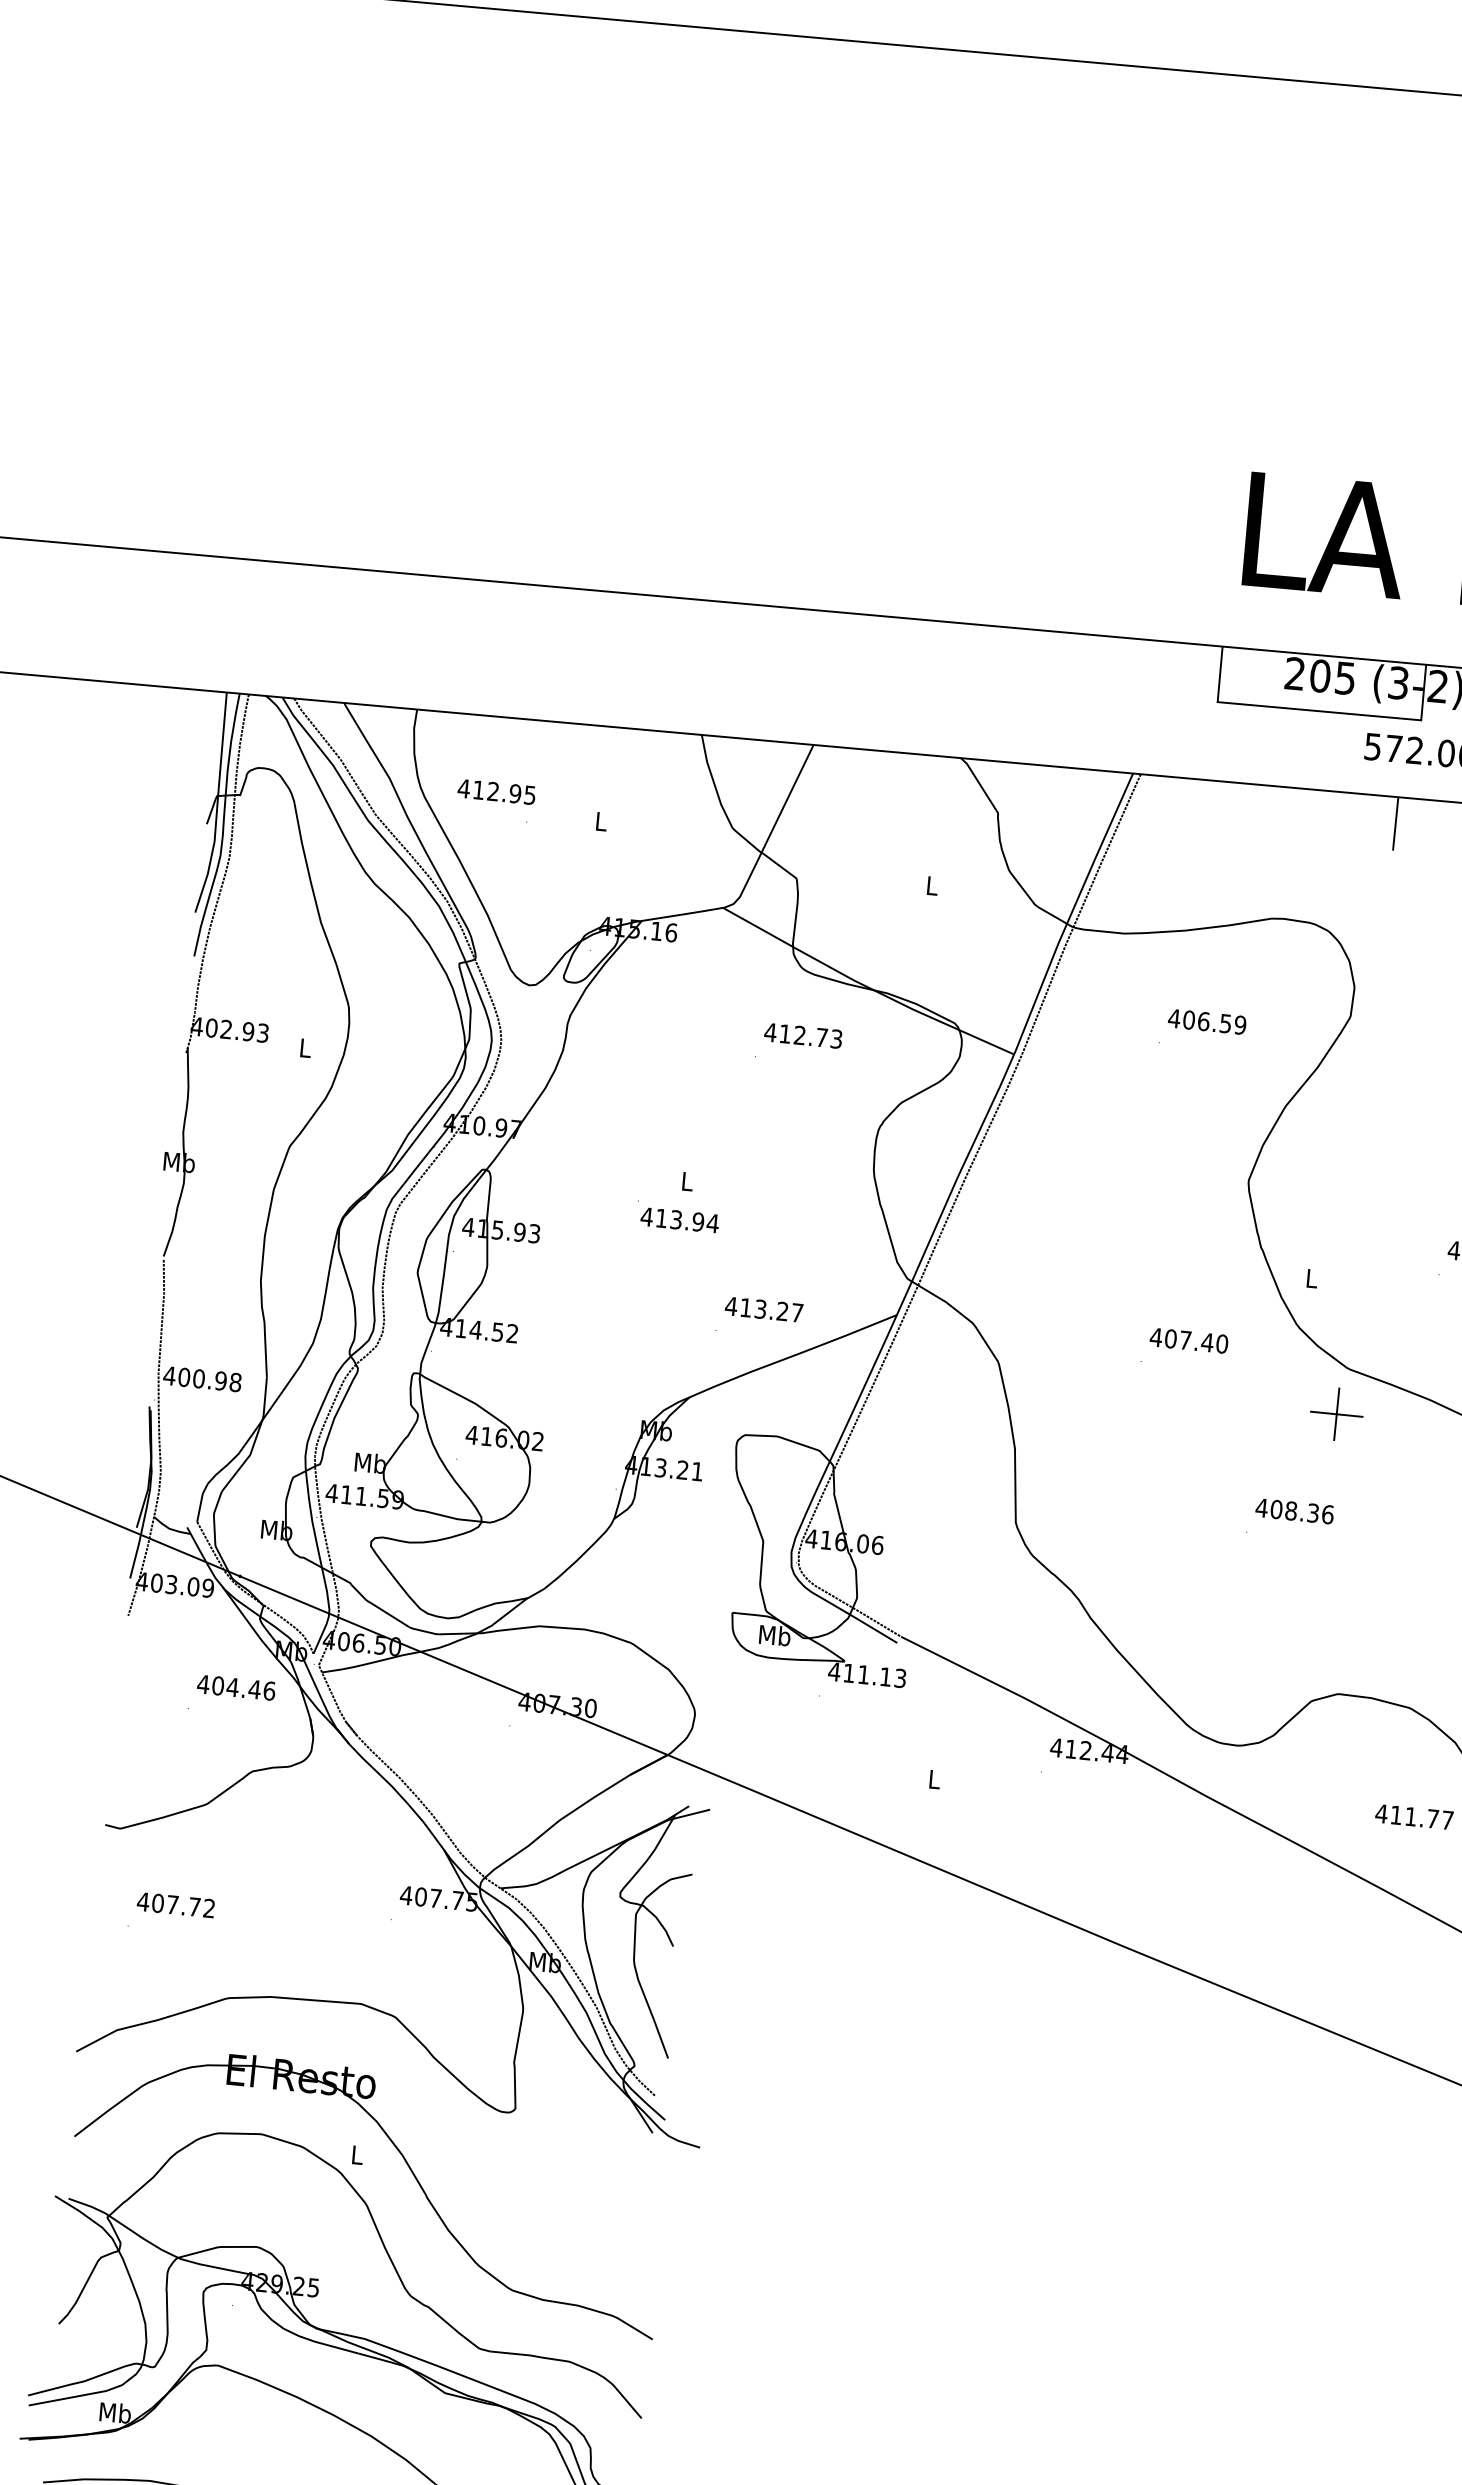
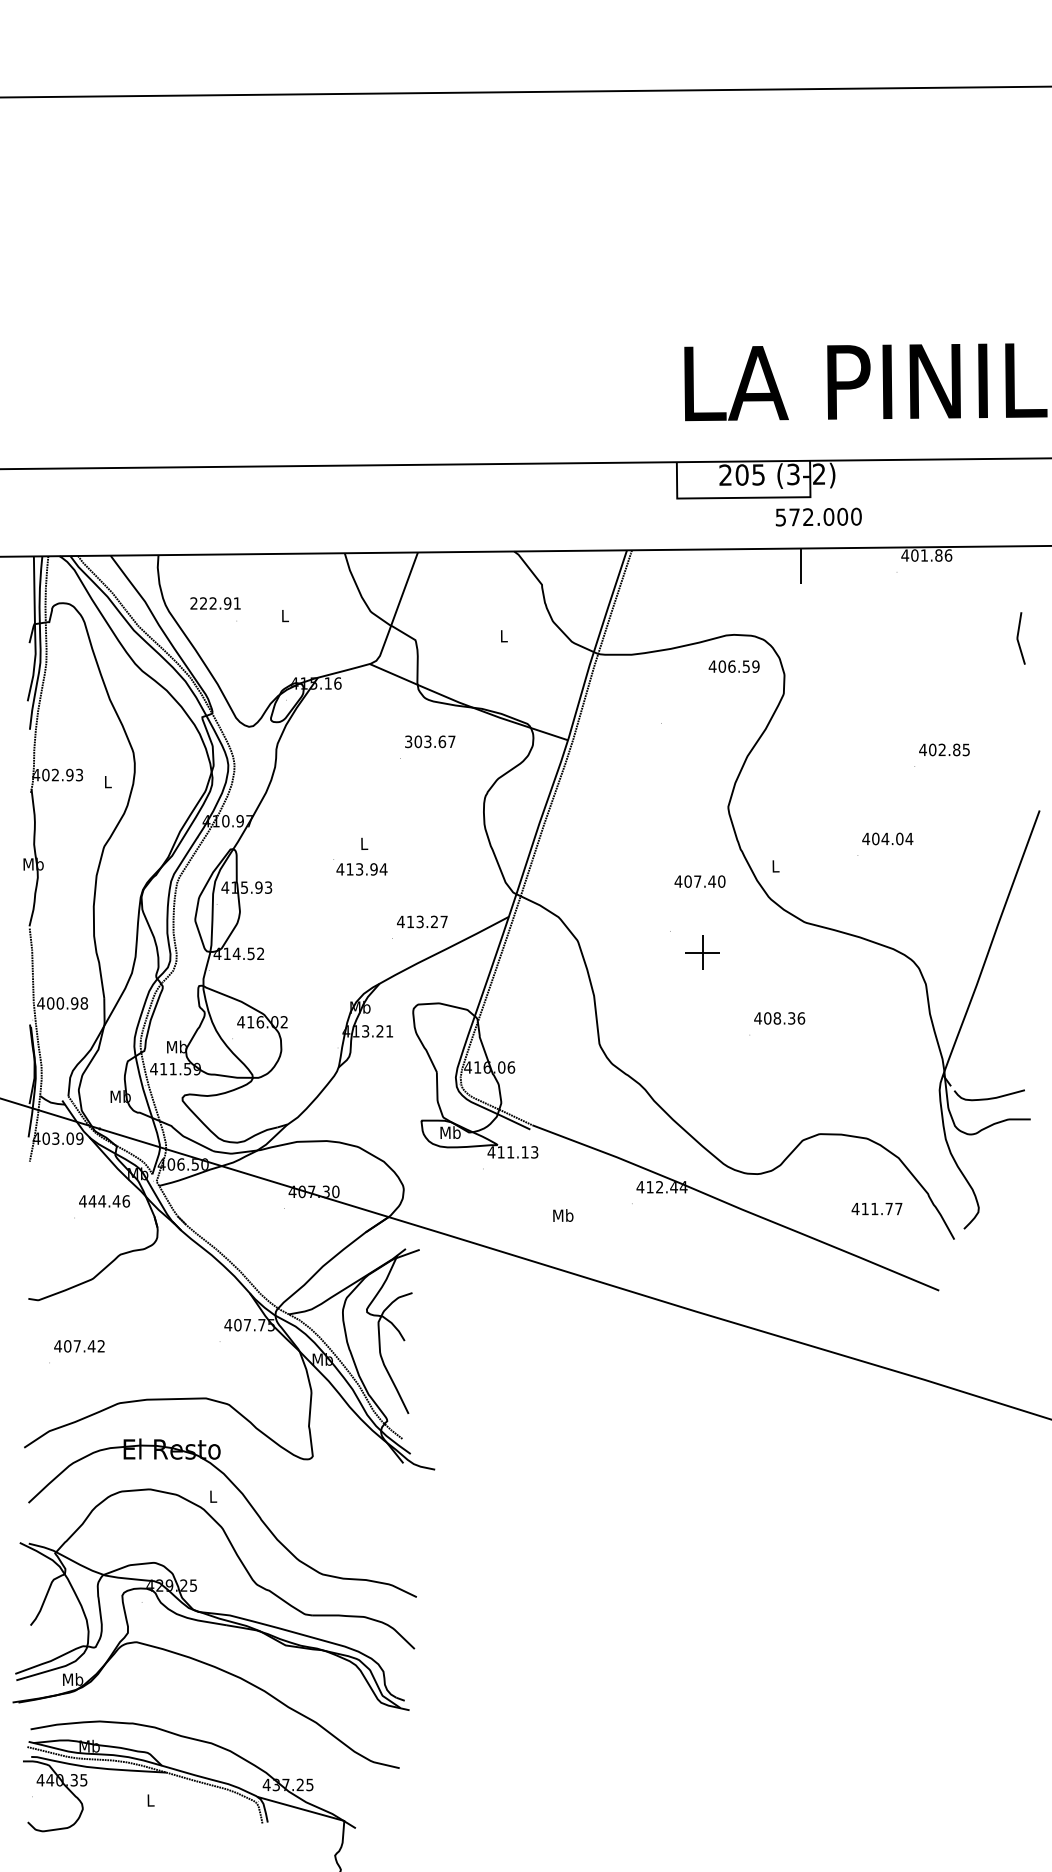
text: (496, 791) -> (215, 603), 412.95 -> 222.91
text: (1206, 1021) -> (733, 666), moved
text: (802, 1035) -> (429, 741), 412.73 -> 303.67
text: (1188, 1340) -> (699, 881), moved
part: (1336, 1413) -> (702, 952), moved
text: (217, 1686) -> (92, 1201), 404.46 -> 444.46
text: (934, 1779) -> (563, 1215), L -> Mb
text: (194, 1907) -> (91, 1346), 407.72 -> 407.42

